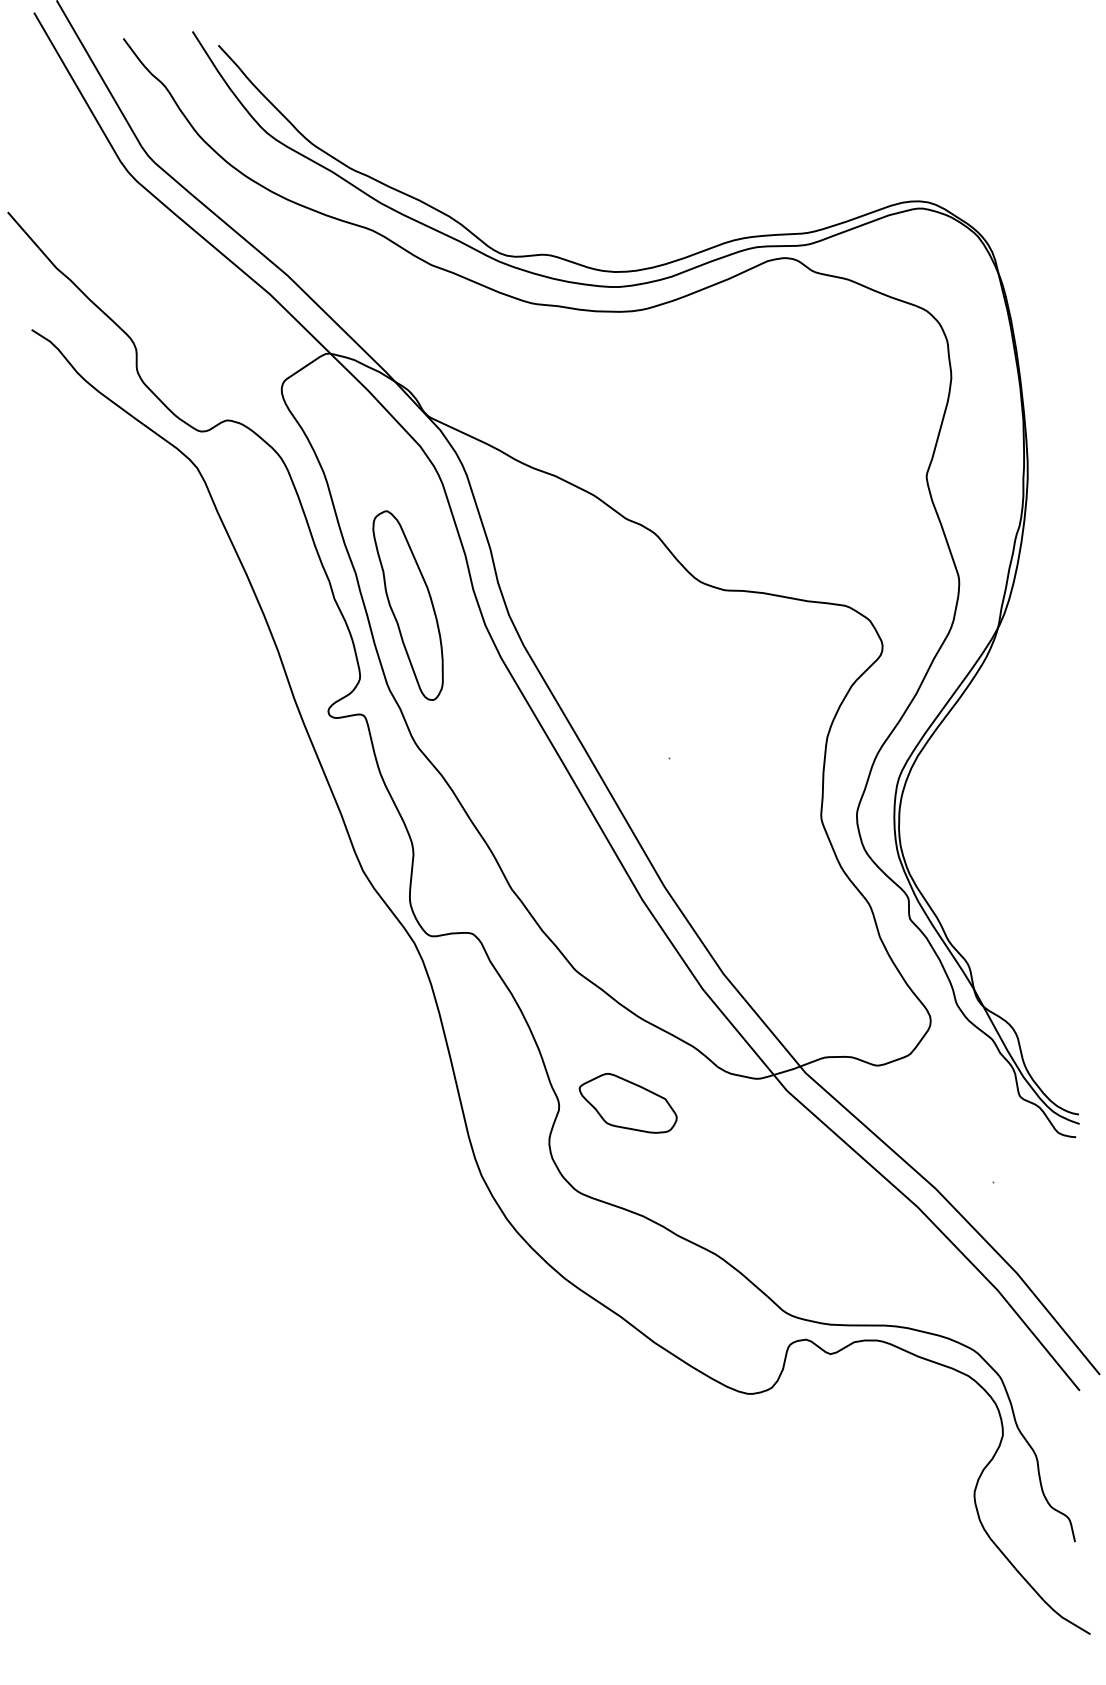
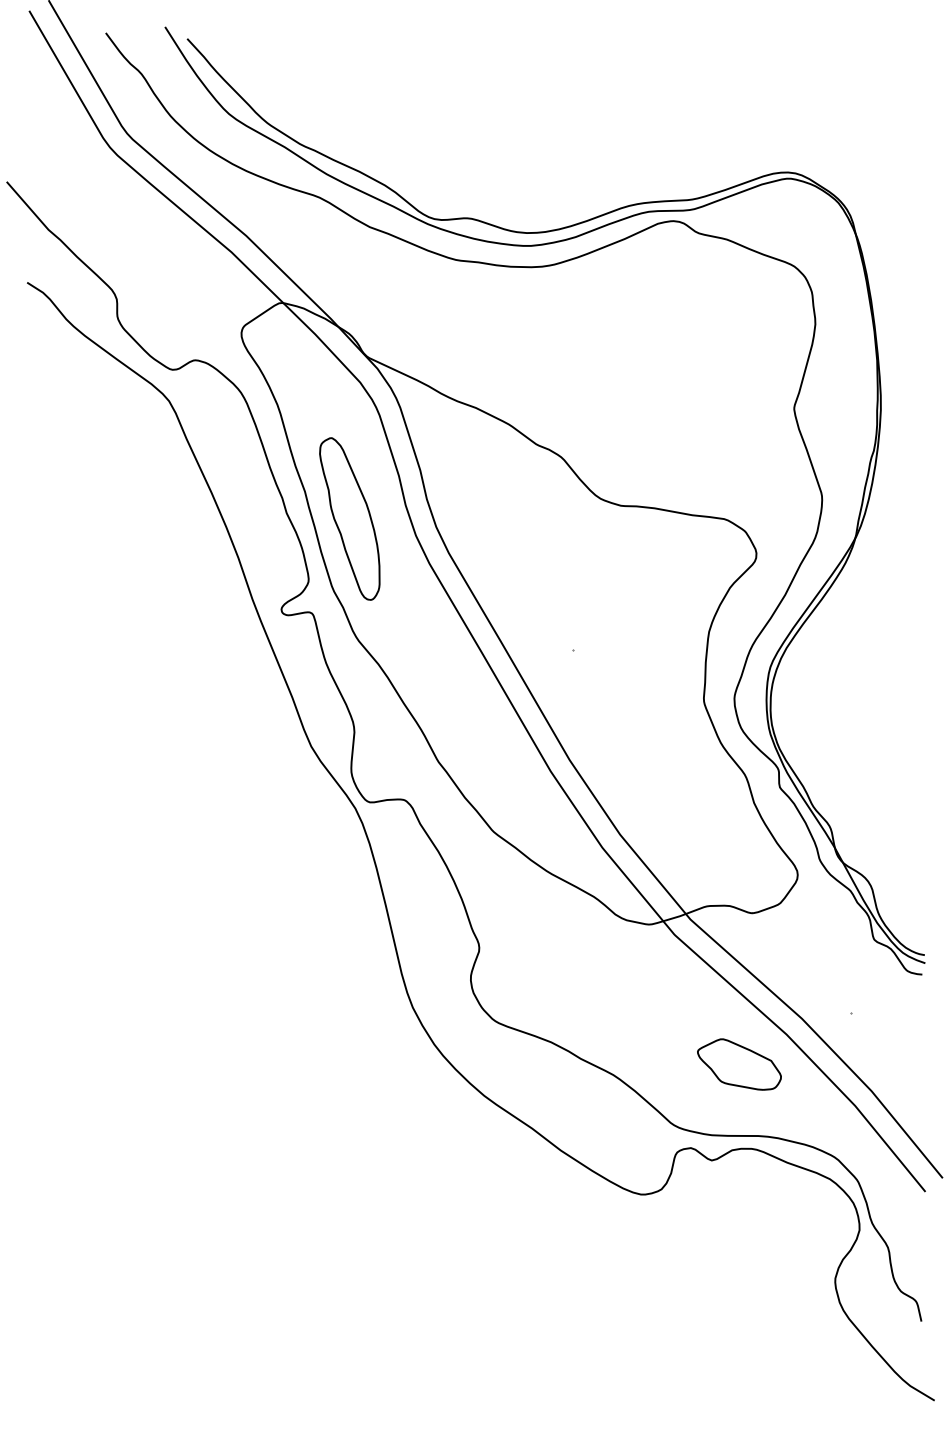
part: (628, 1103) -> (739, 1064), moved

